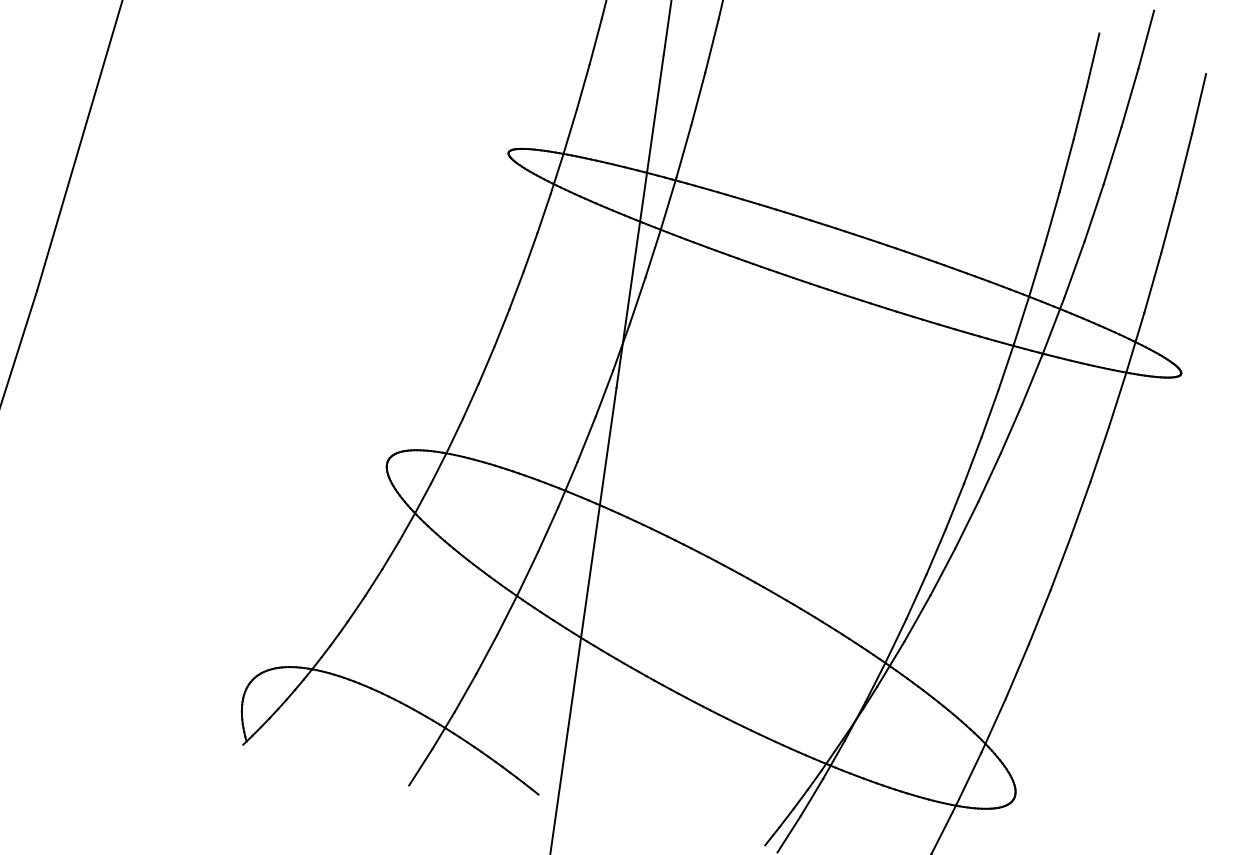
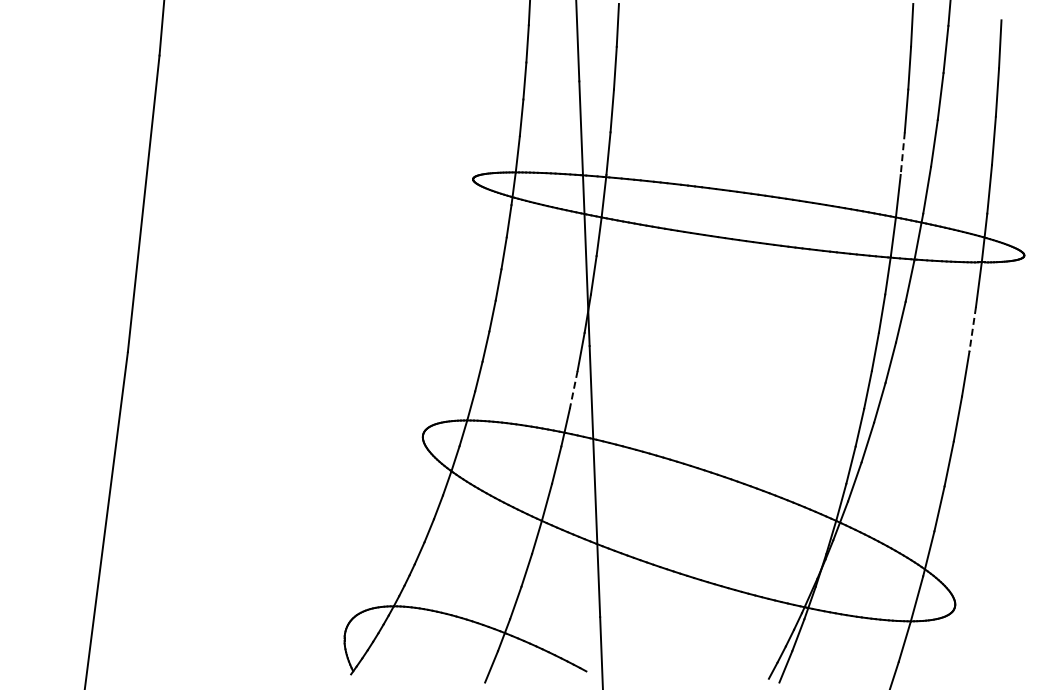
line: (1051, 219) -> (902, 154), solid -> dashed
line: (586, 440) -> (573, 390), solid -> dashed
line: (1099, 454) -> (972, 329), solid -> dashed

